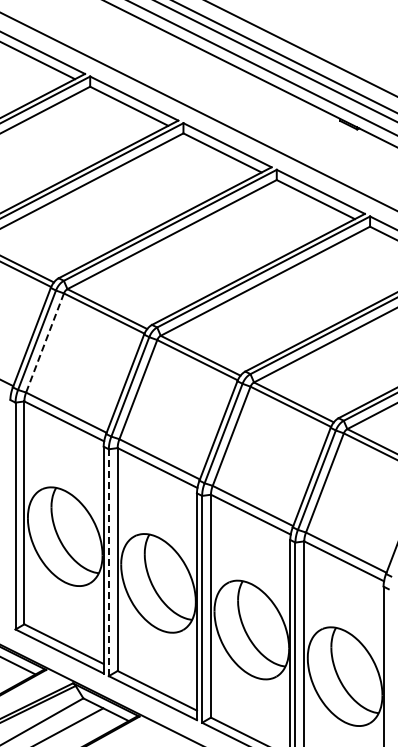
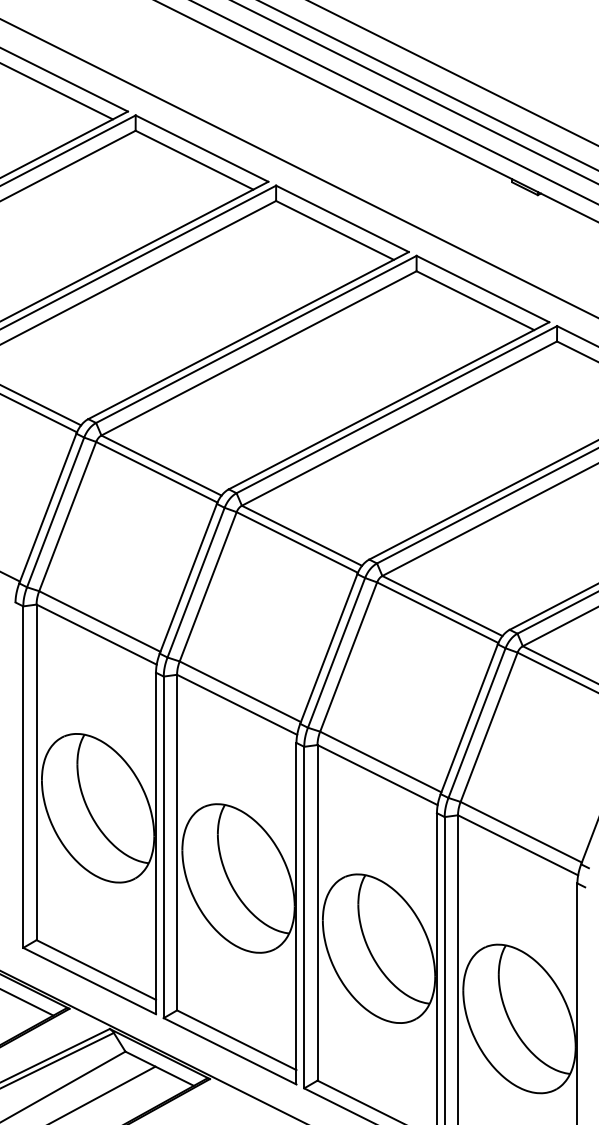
line: (44, 343) -> (66, 517), dashed -> solid
line: (108, 563) -> (163, 848), dashed -> solid

